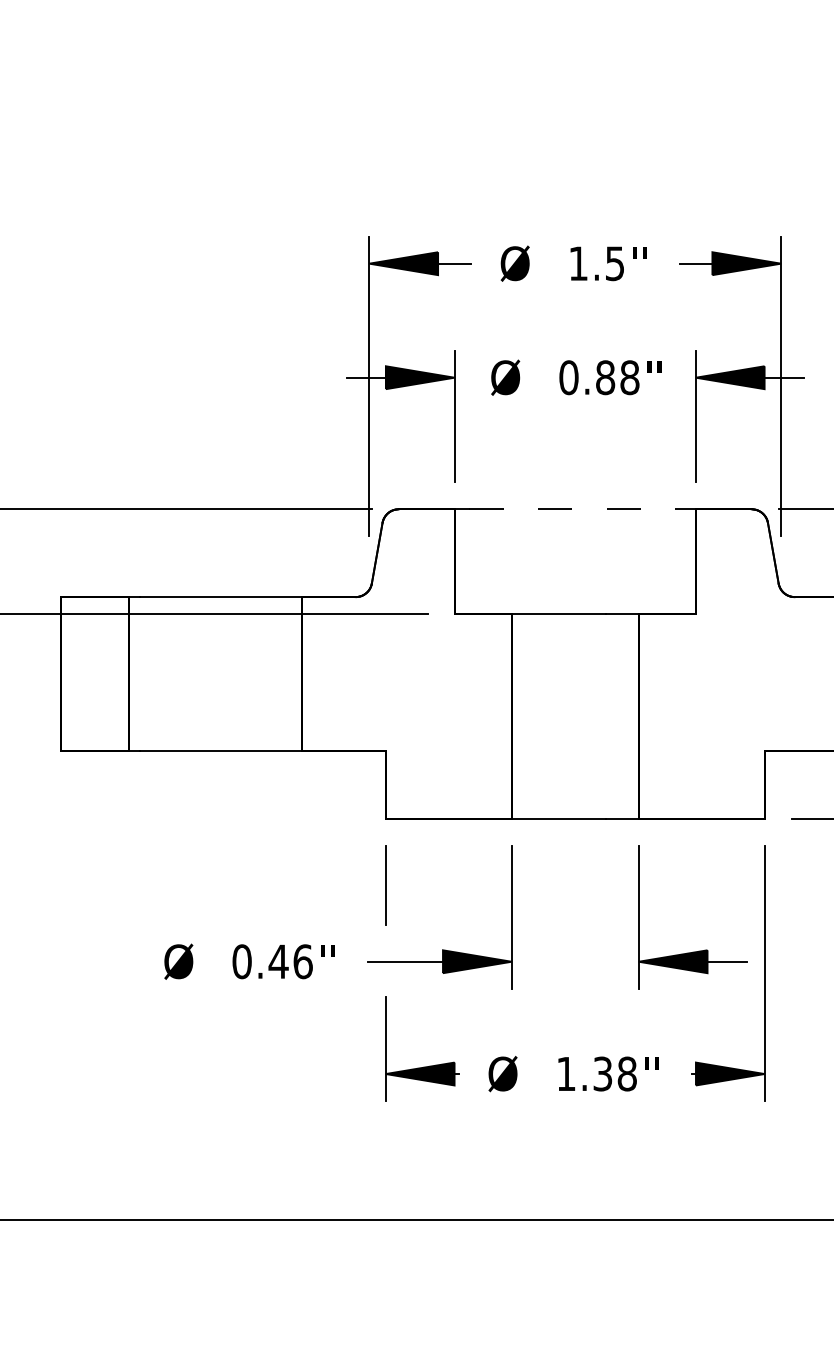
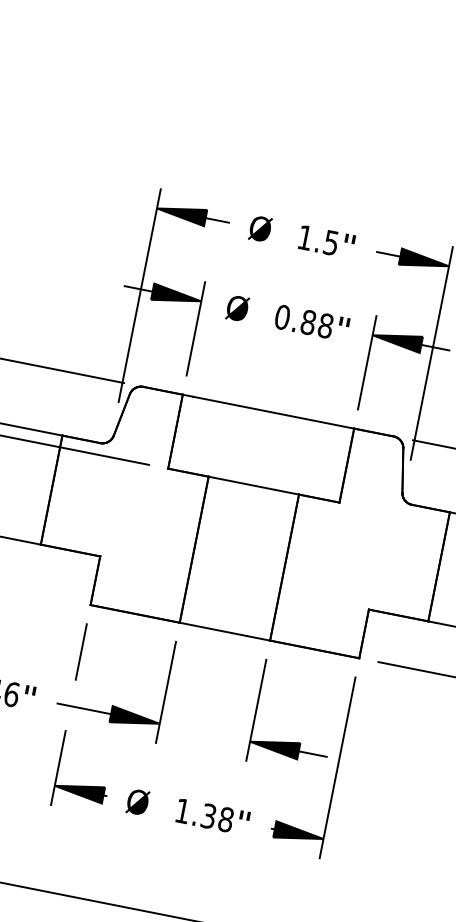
line: (583, 509) -> (274, 412), dashed -> solid

